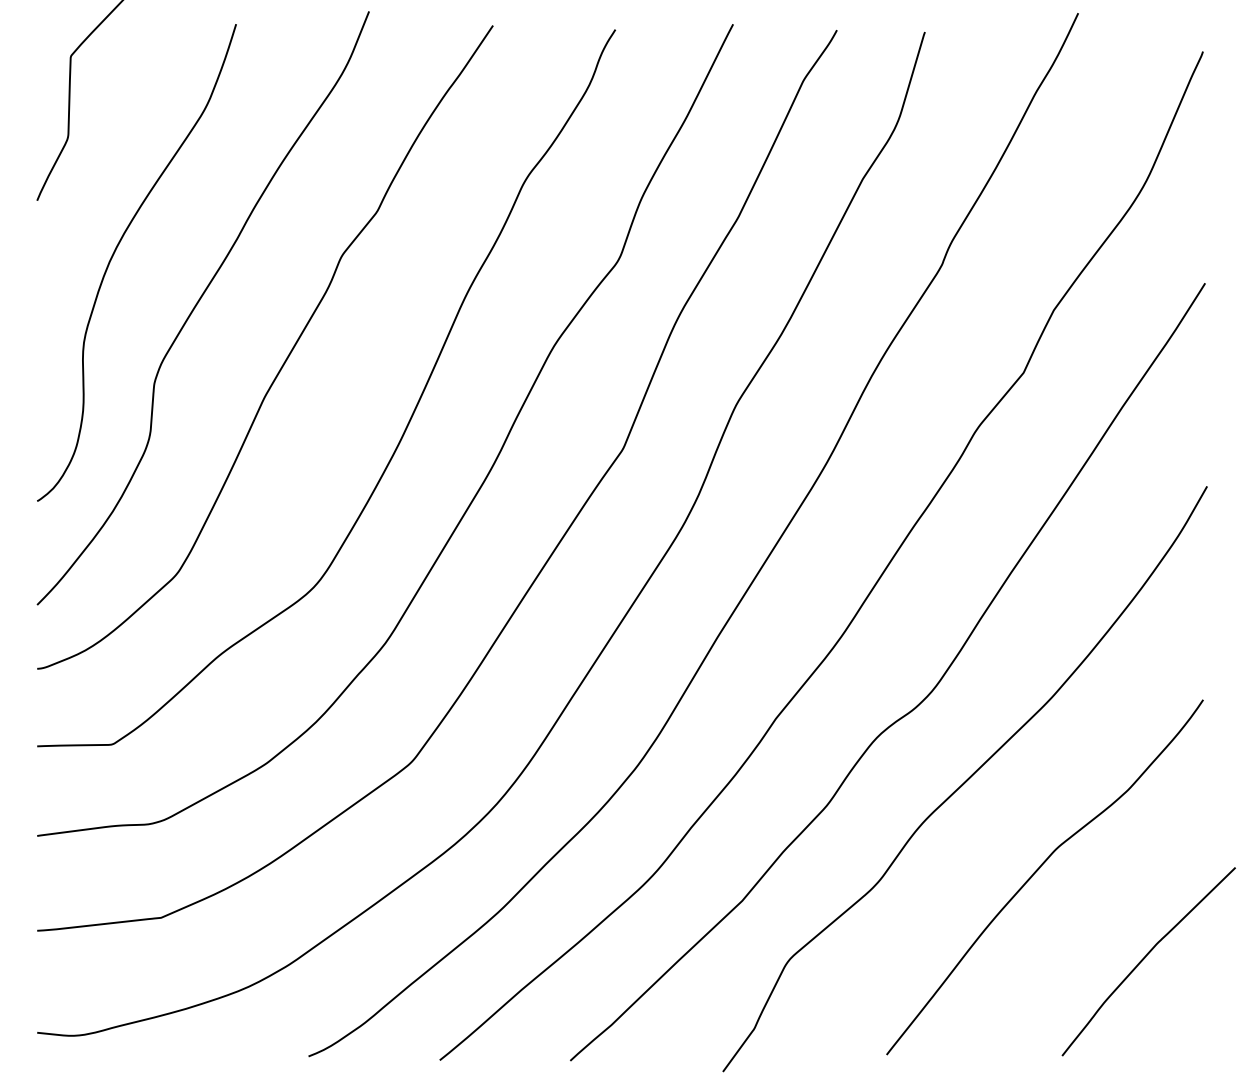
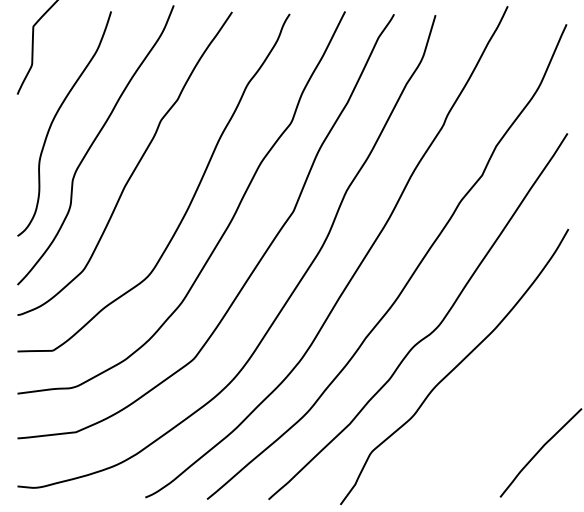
curve: (1039, 871) -> (489, 410), removed

